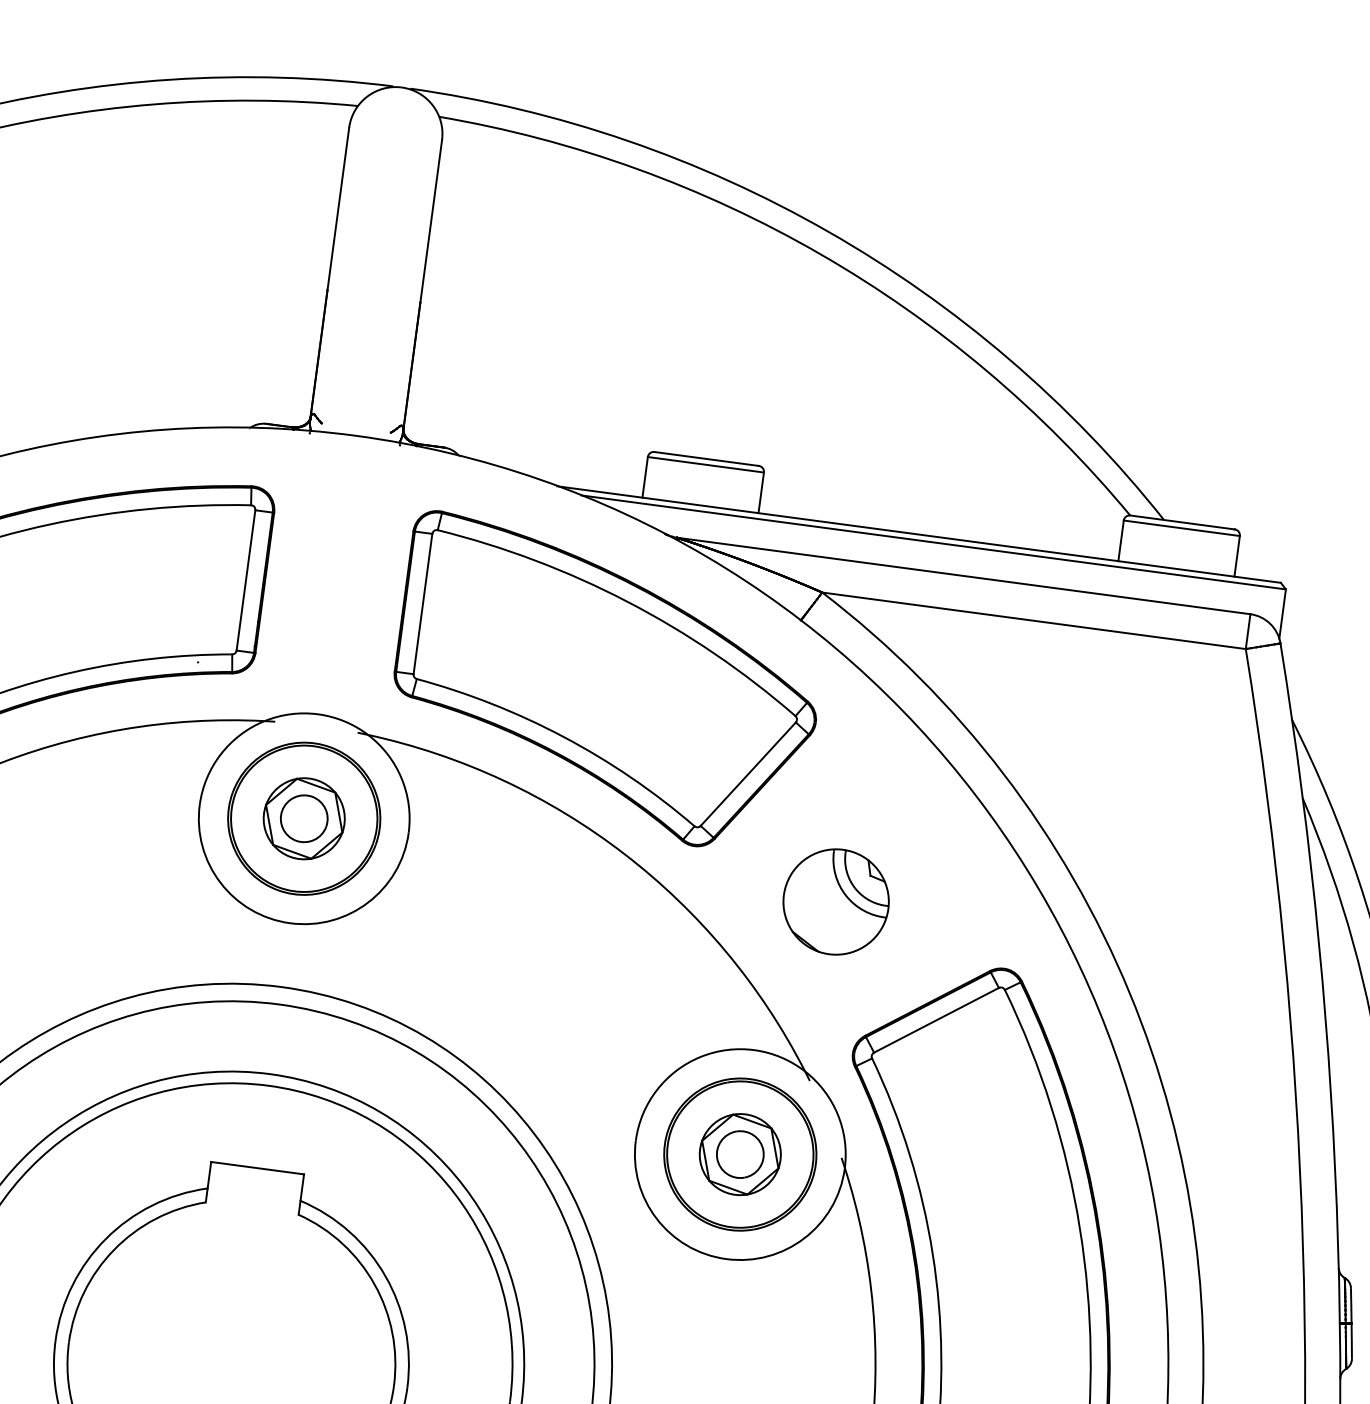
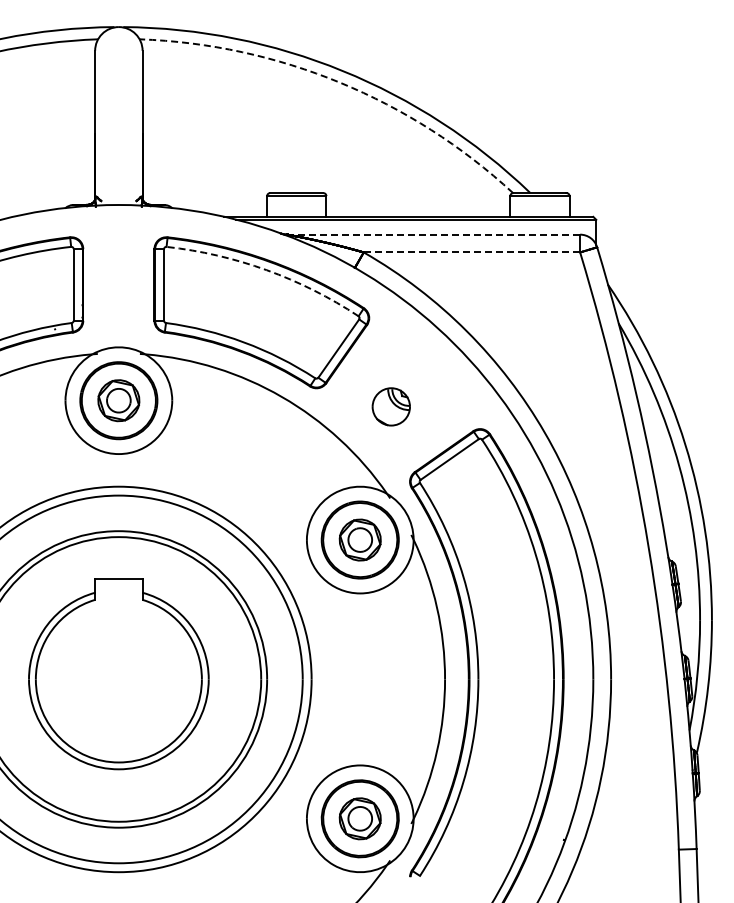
arc: (821, 253) -> (340, 82), solid -> dashed
line: (963, 575) -> (433, 234), solid -> dashed
arc: (627, 602) -> (266, 270), solid -> dashed
line: (1033, 620) -> (471, 252), solid -> dashed
part: (834, 901) -> (390, 406), size x0.7

